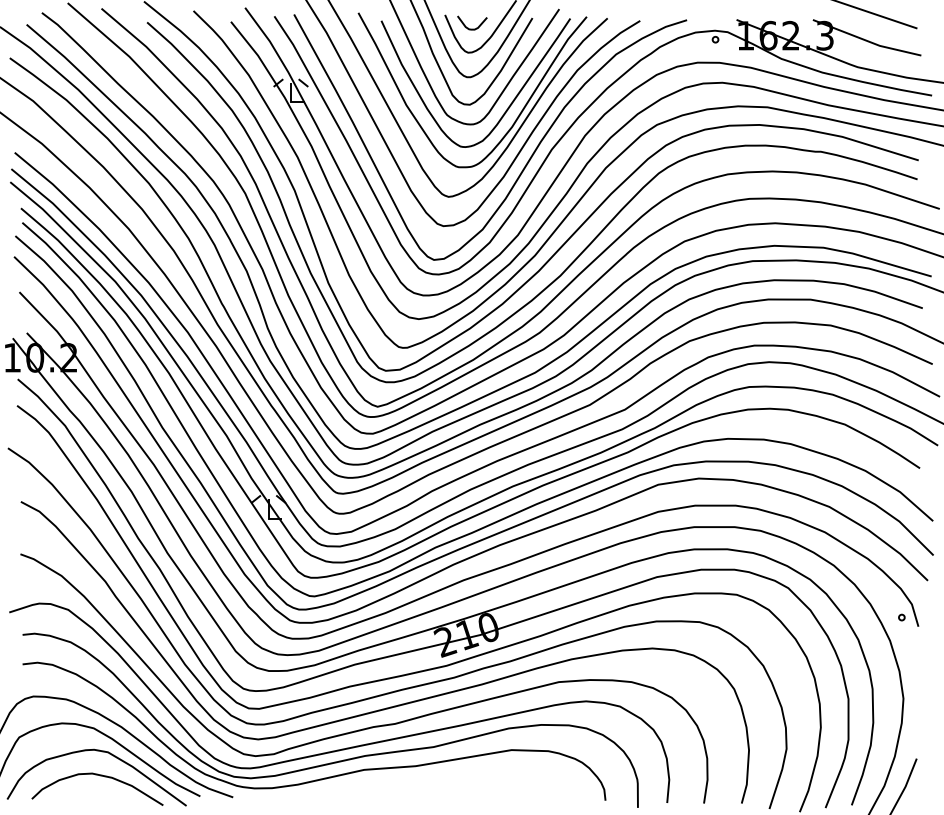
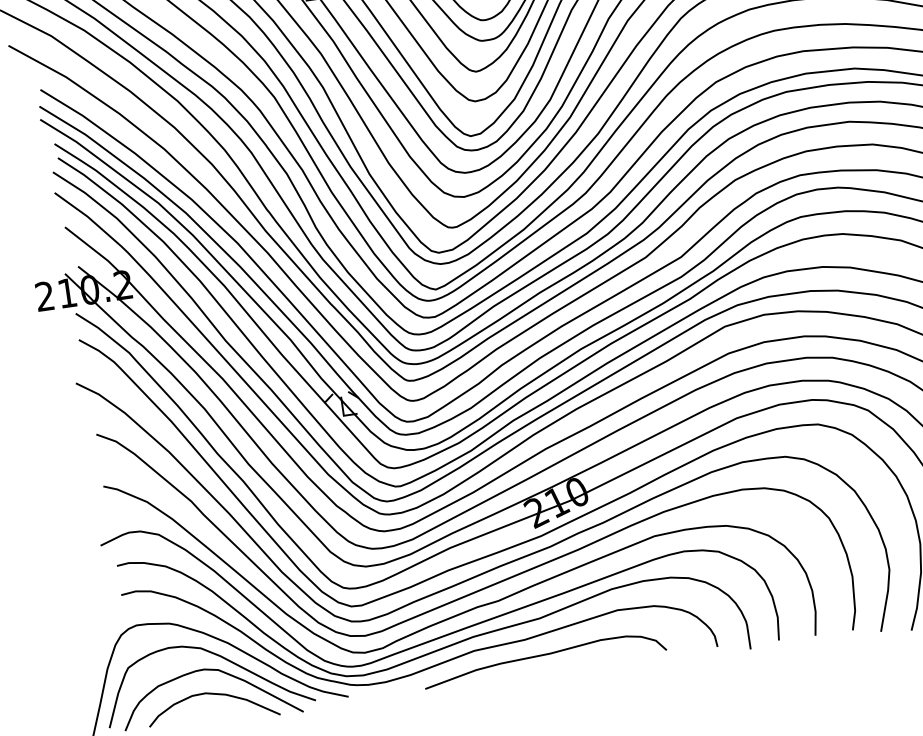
curve: (432, 784) -> (544, 655), added

